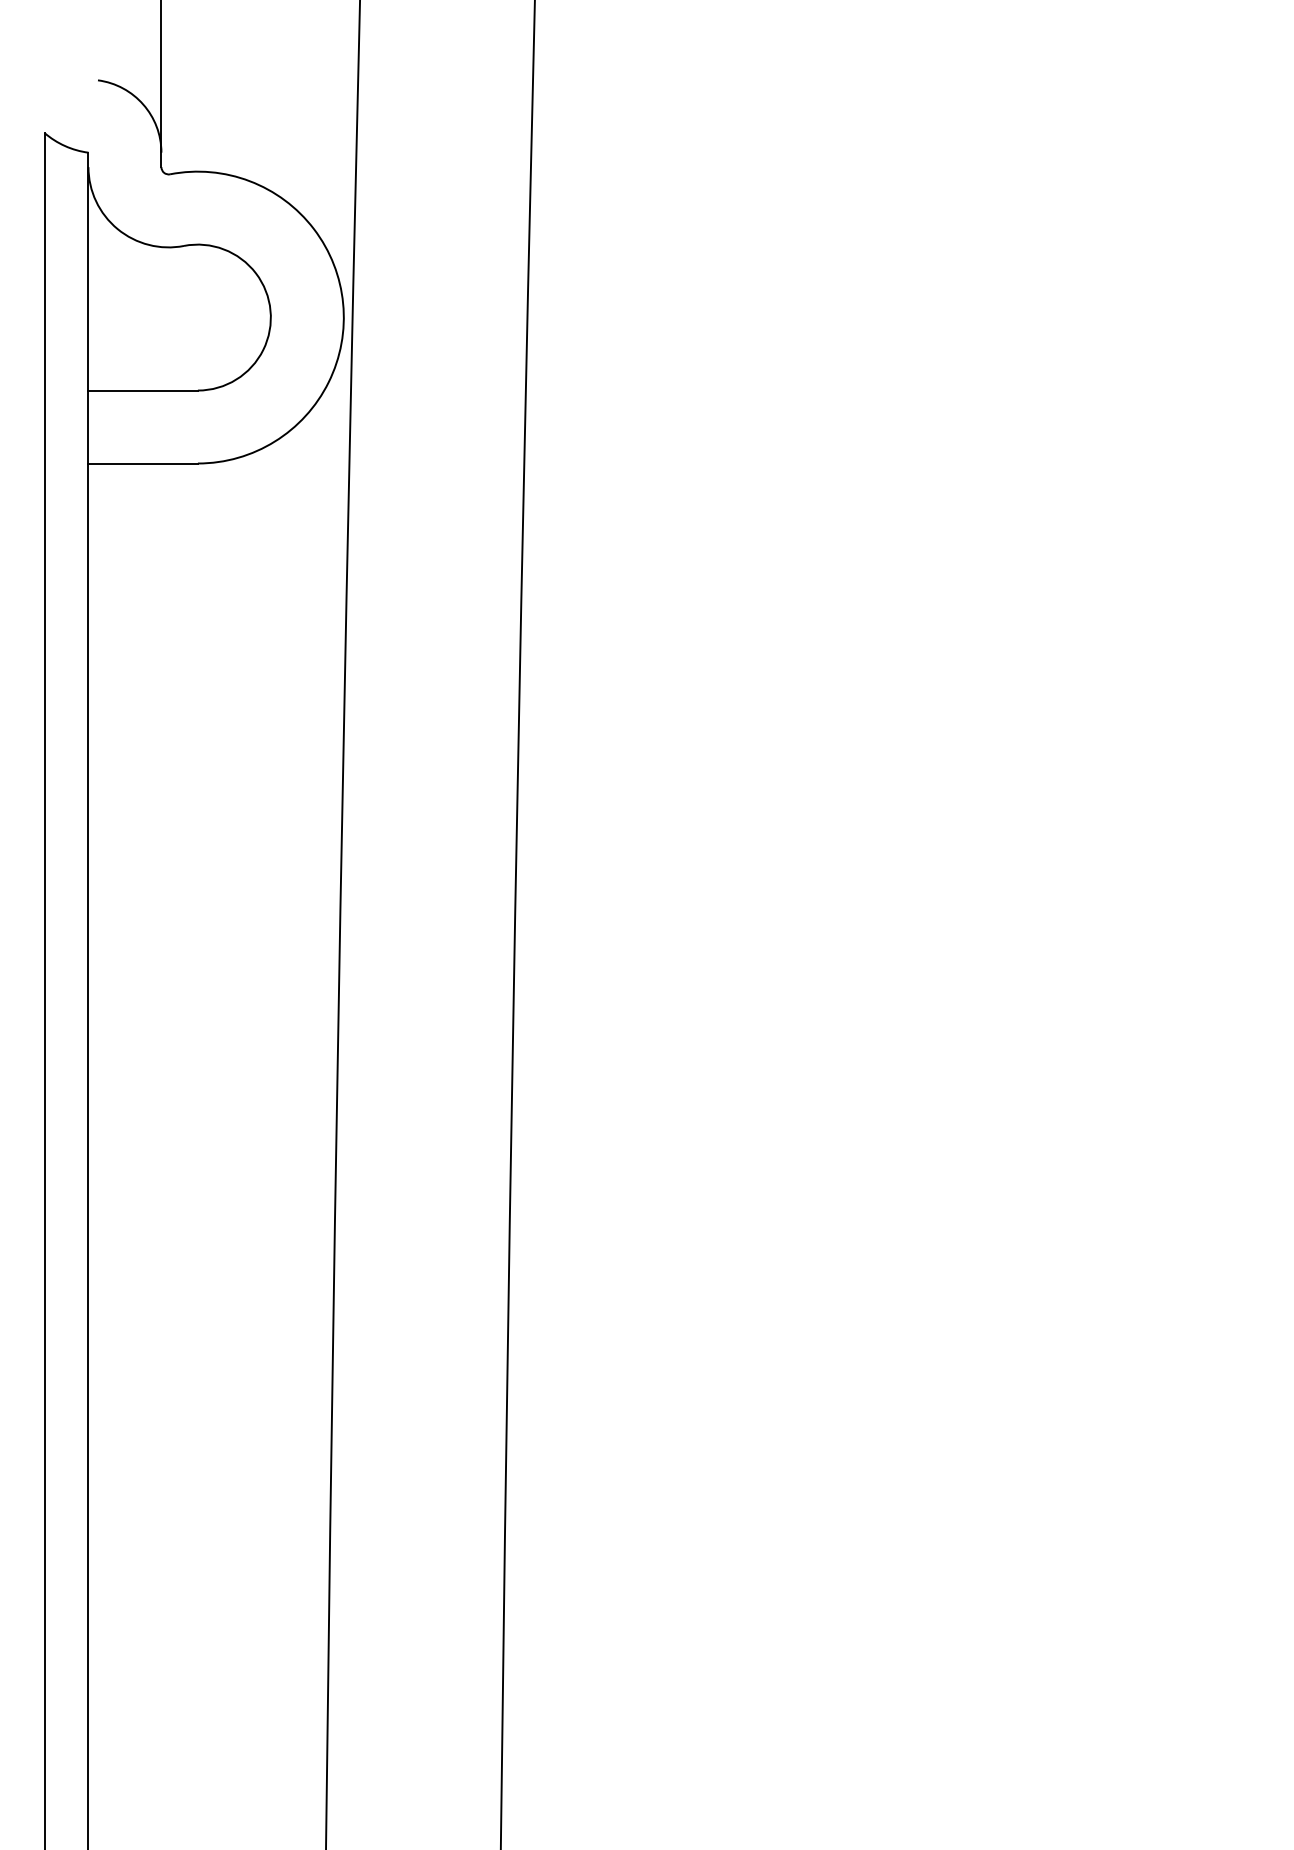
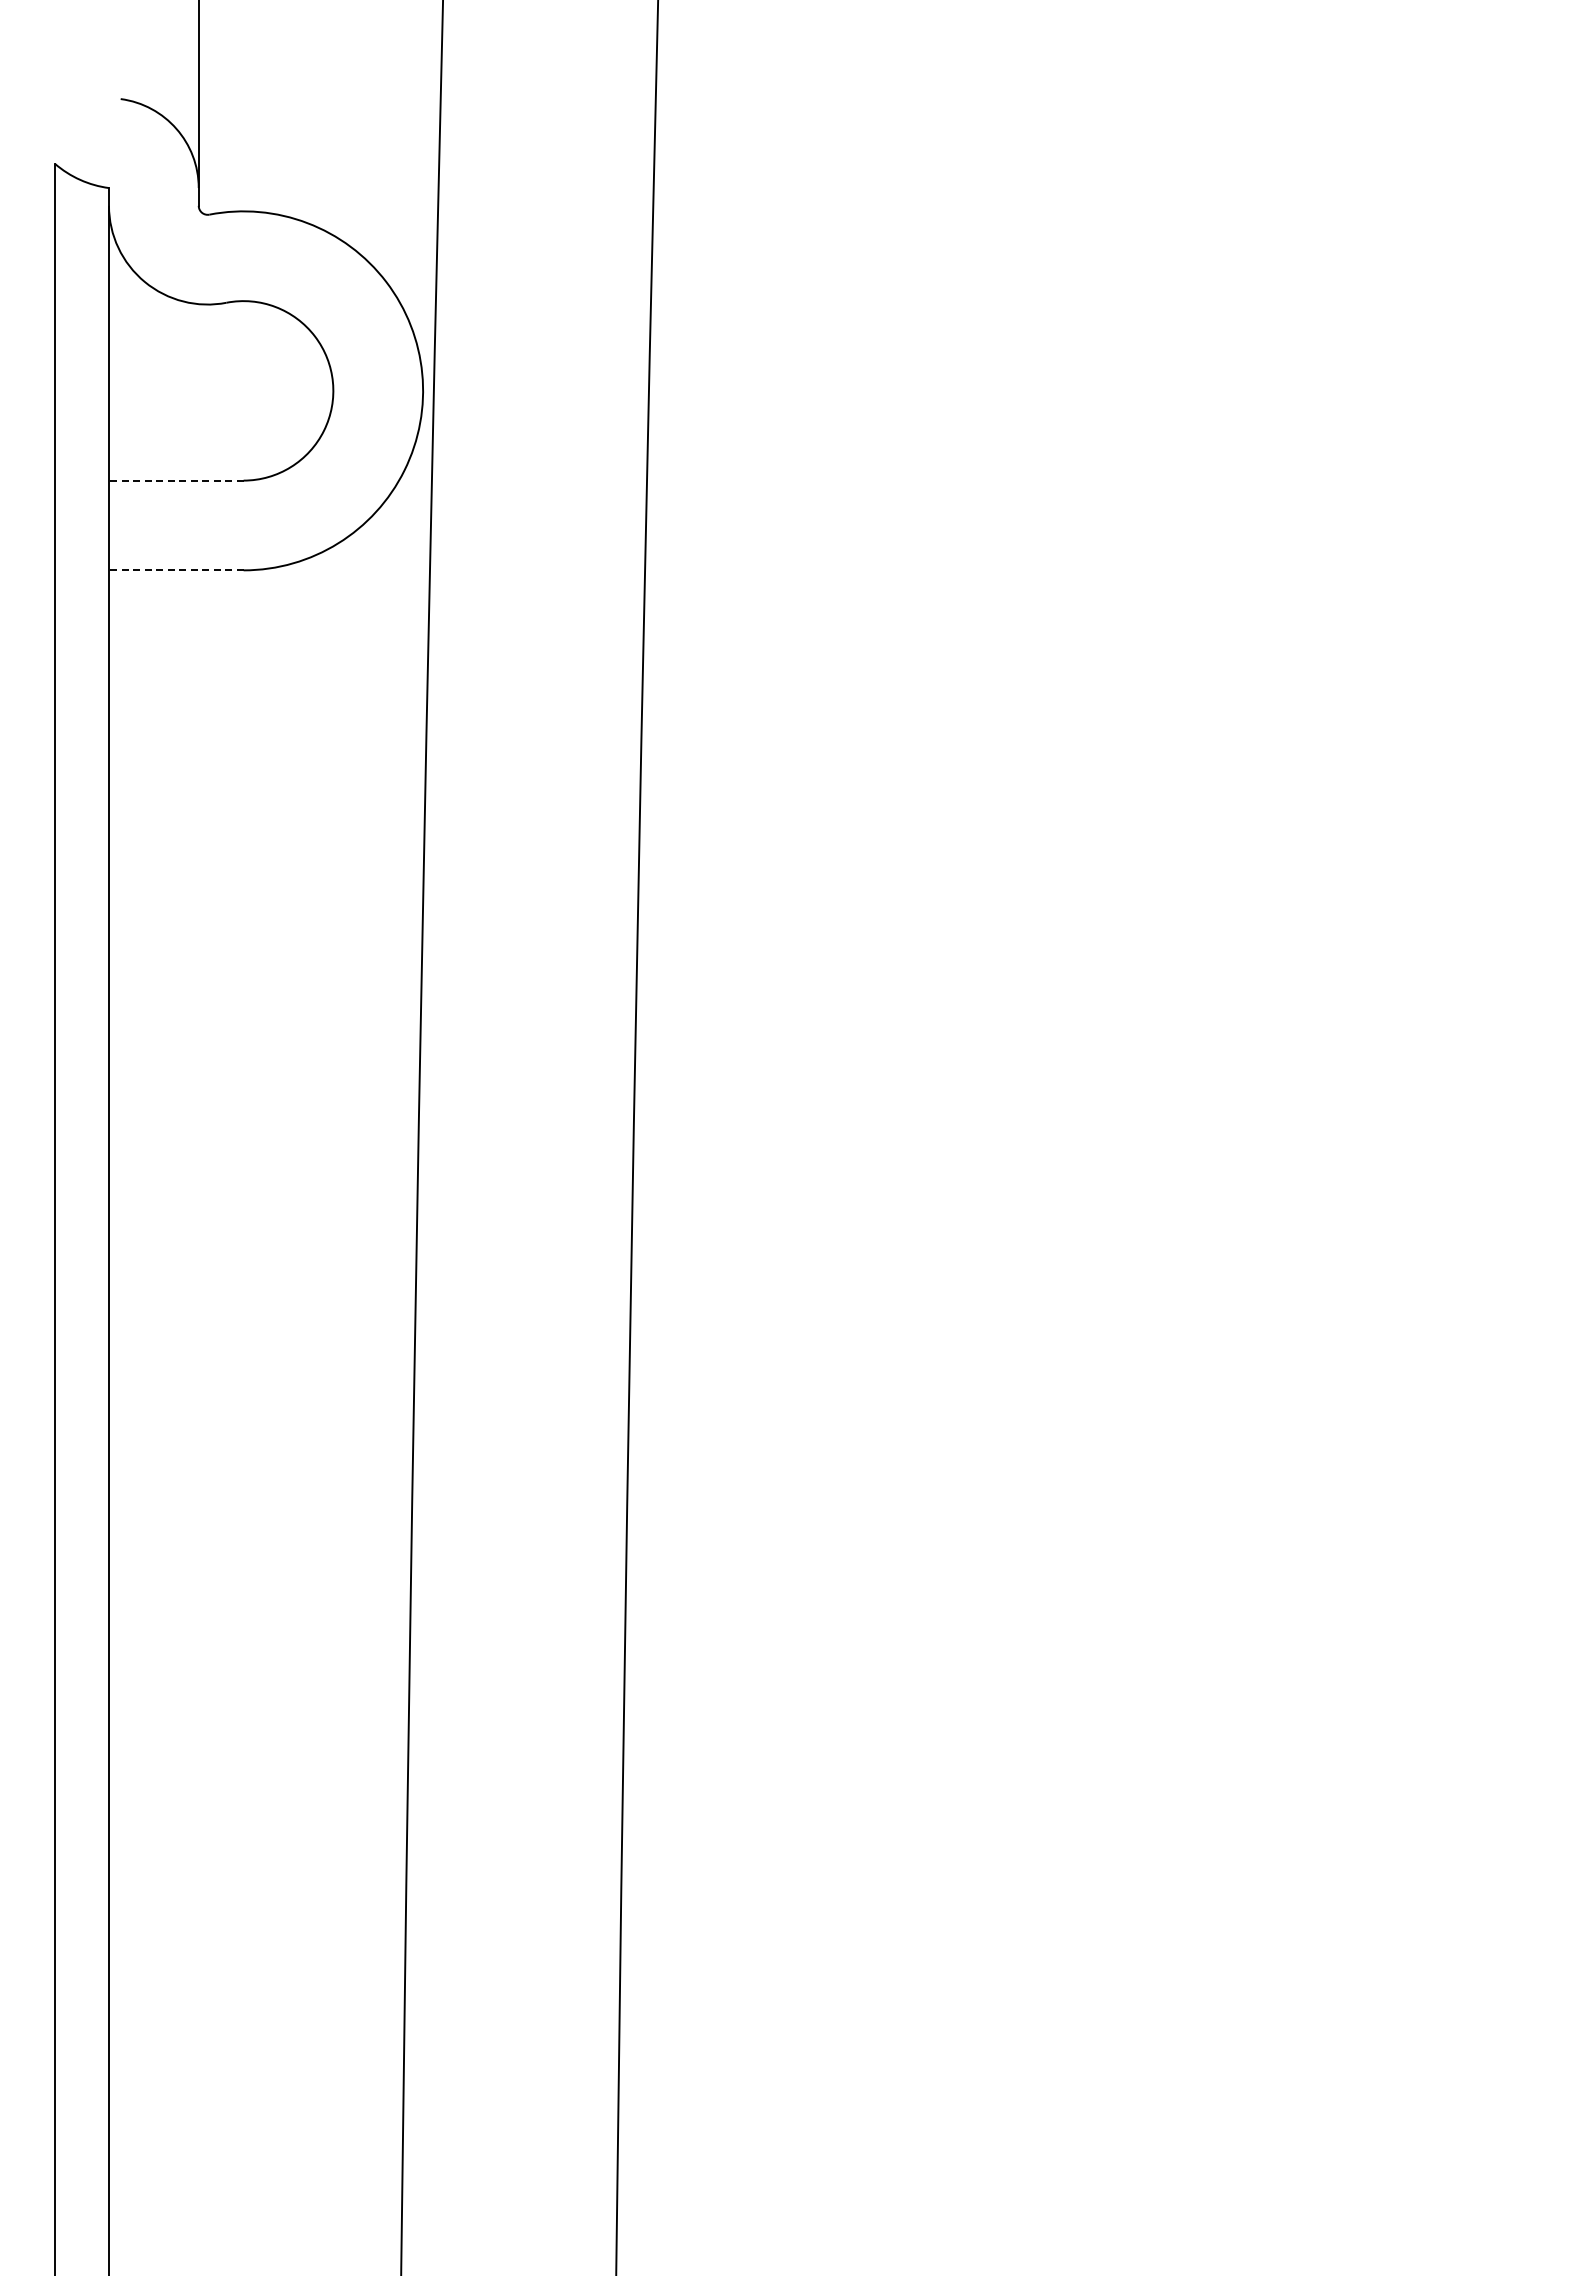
line: (142, 390) -> (175, 480), solid -> dashed
line: (142, 463) -> (175, 570), solid -> dashed

